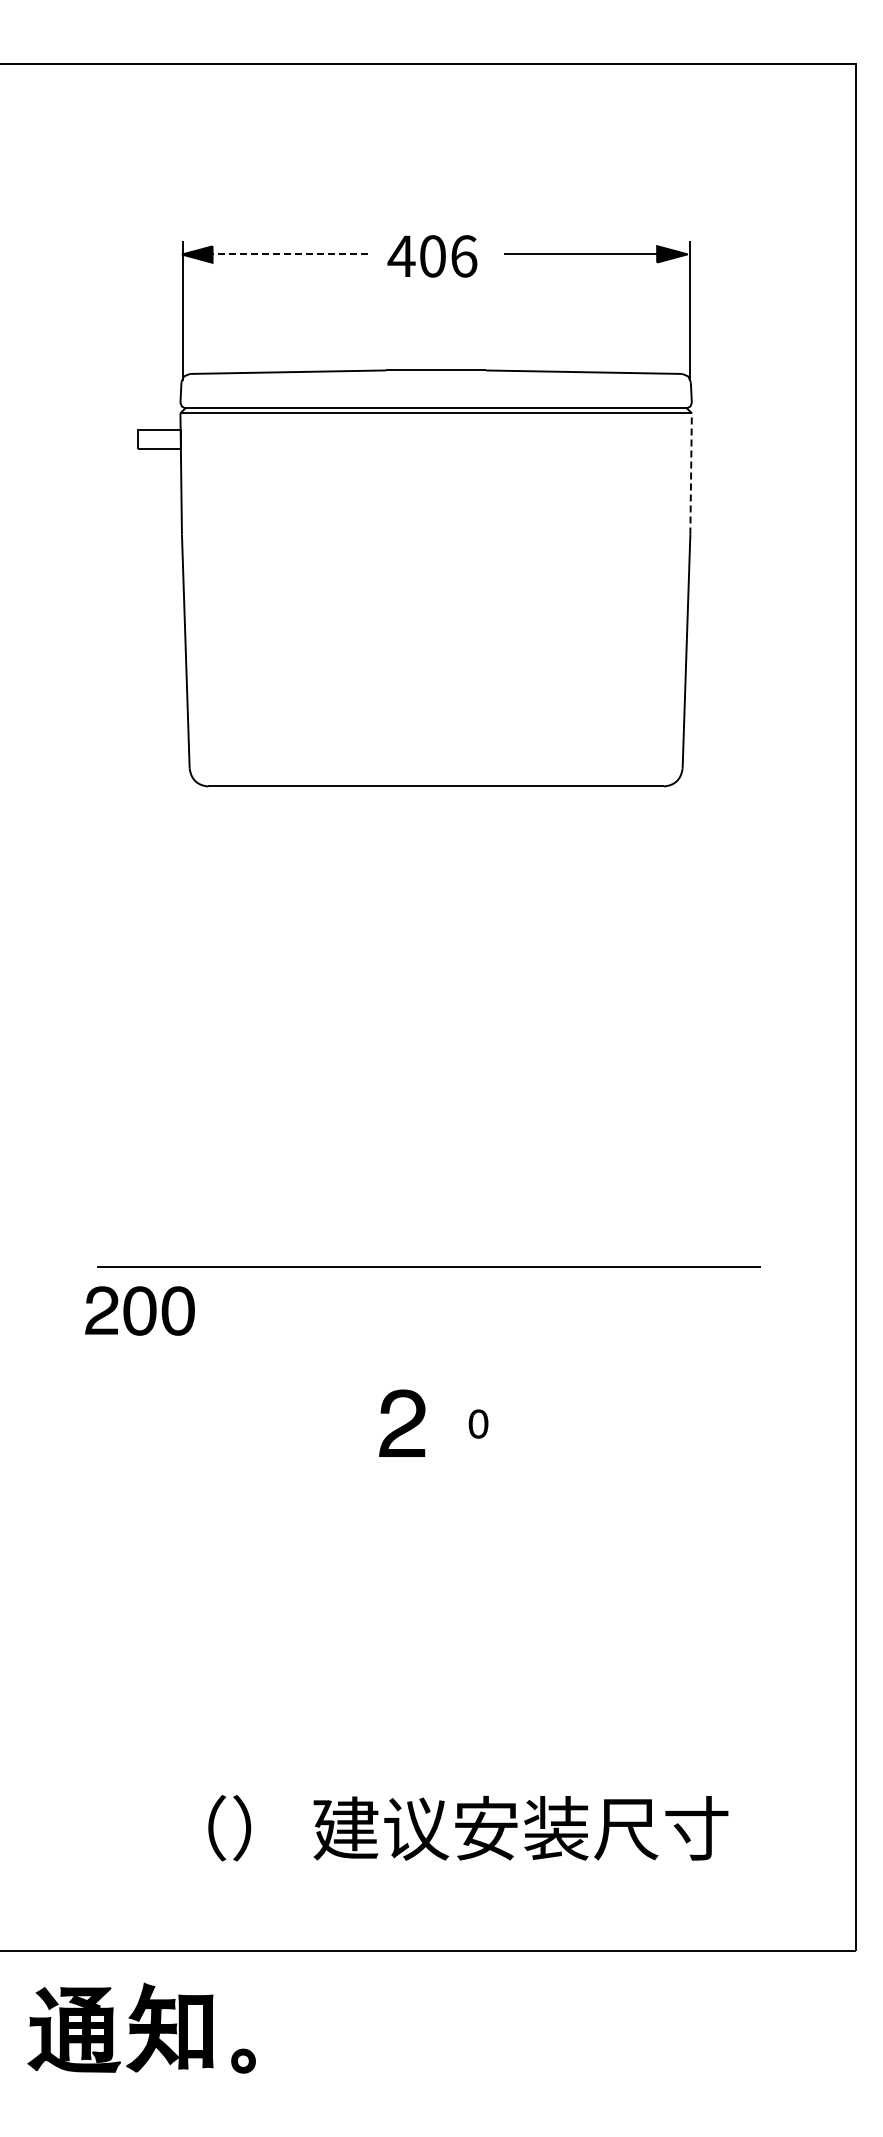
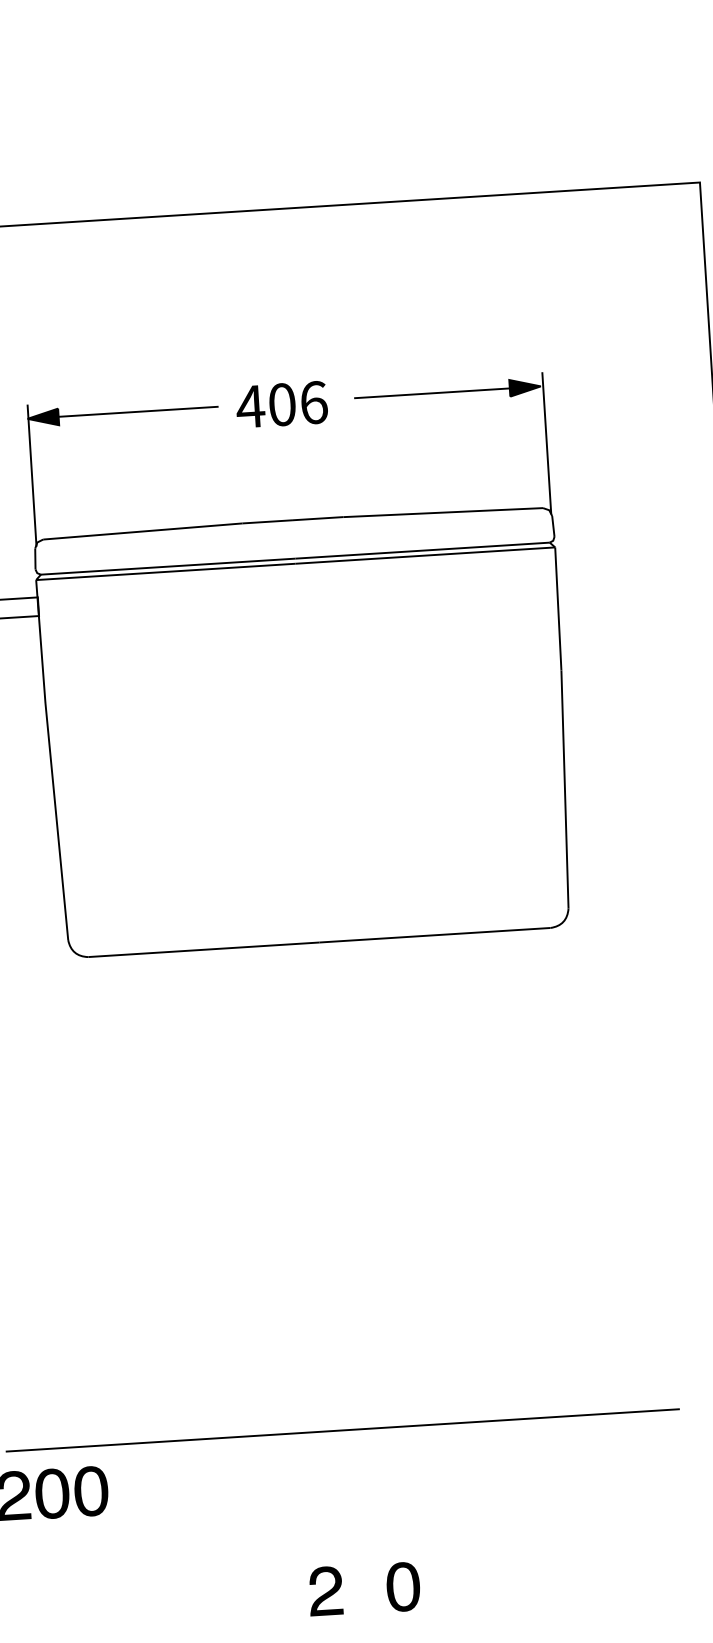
line: (288, 254) -> (135, 412), dashed -> solid
line: (691, 473) -> (558, 608), dashed -> solid
part: (401, 1423) -> (325, 1591), size x0.71
part: (478, 1423) -> (403, 1586), size x1.67

